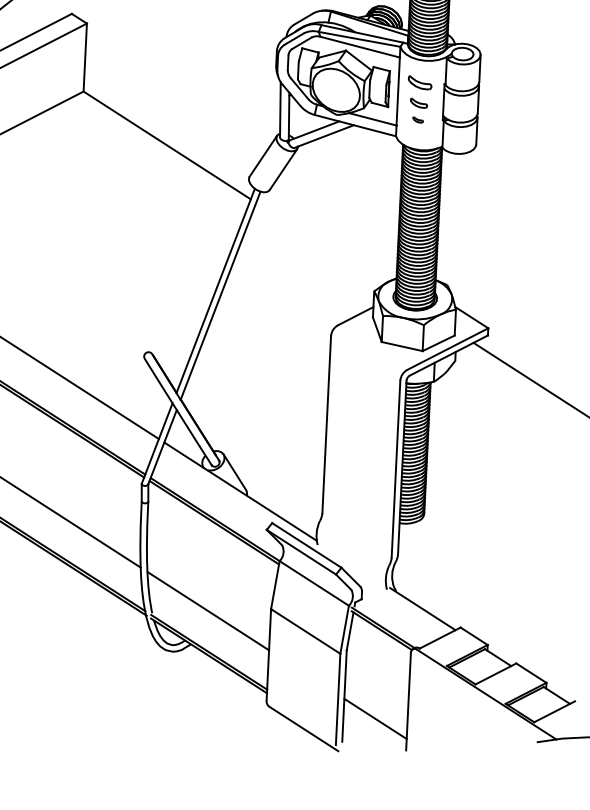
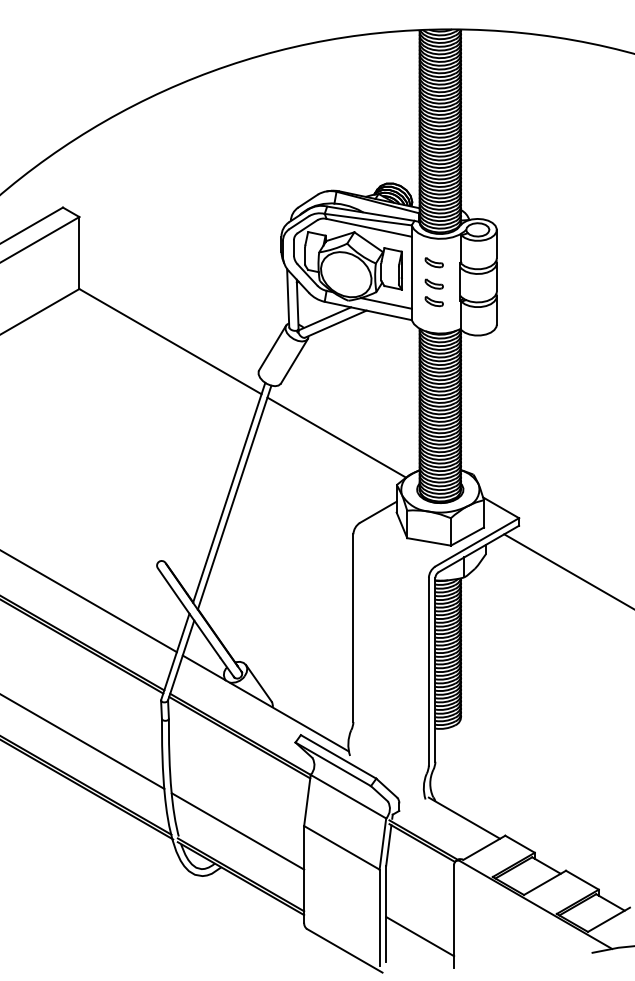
part: (419, 82) -> (433, 262), size x0.71
part: (417, 119) -> (433, 301), size x1.67
line: (319, 243) -> (336, 437), added

